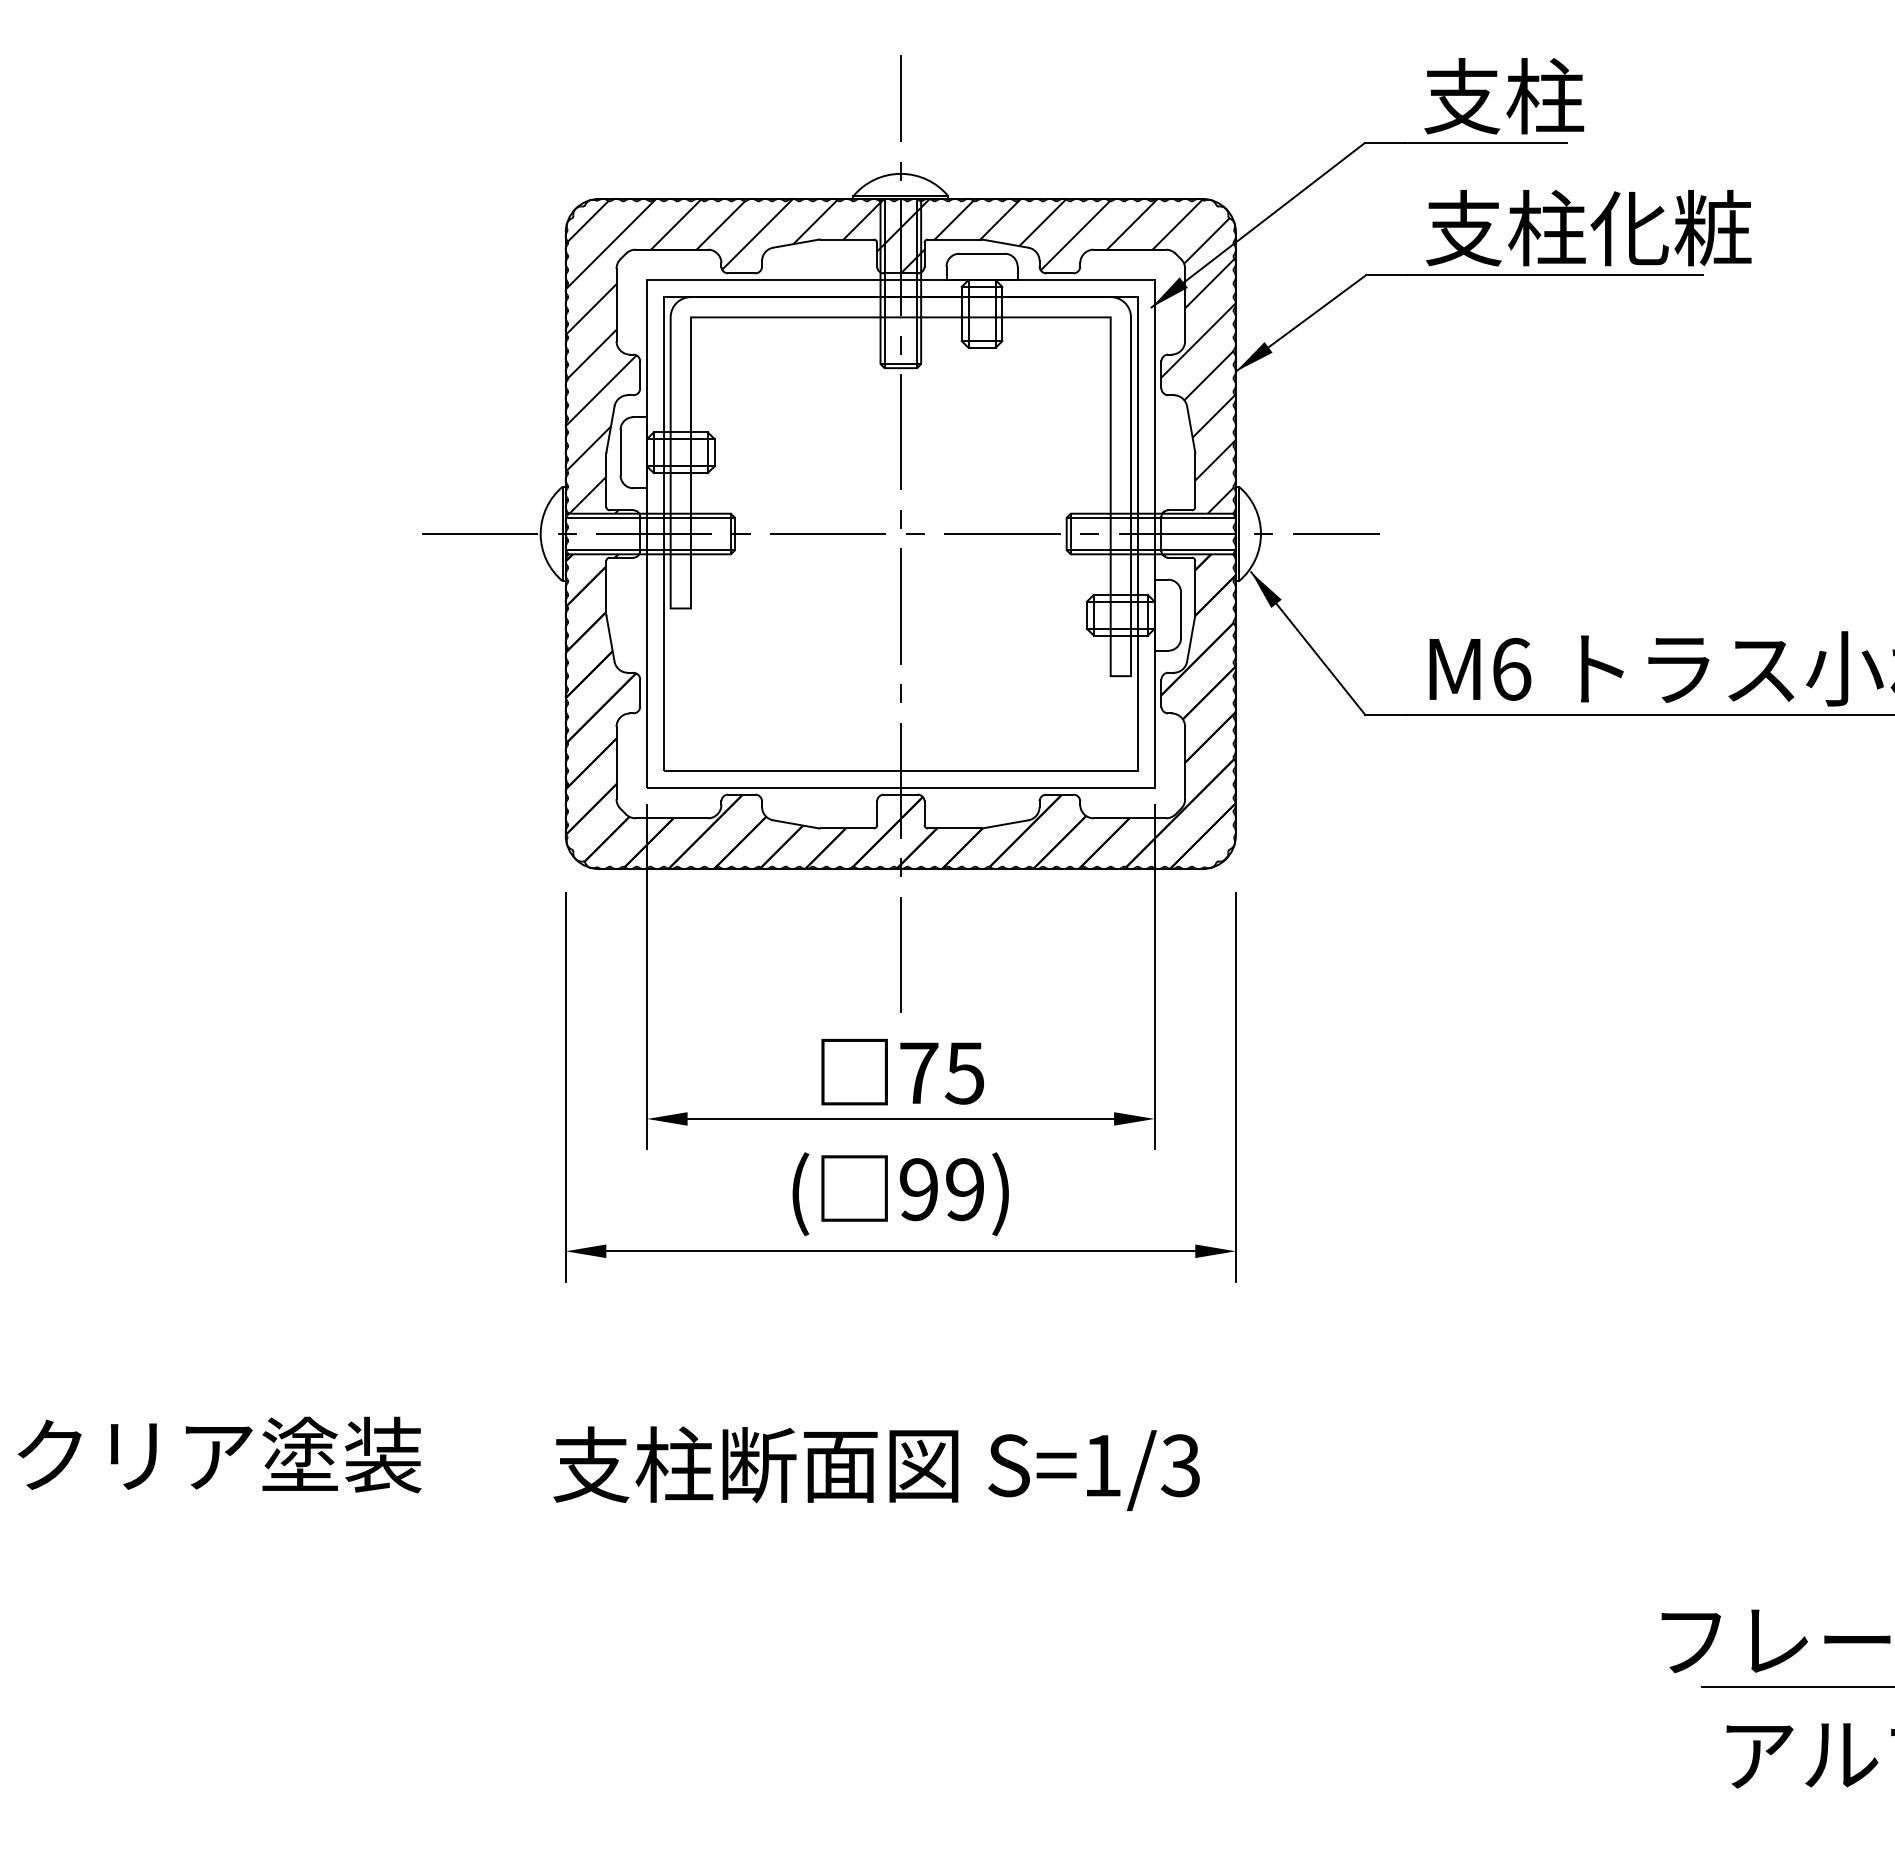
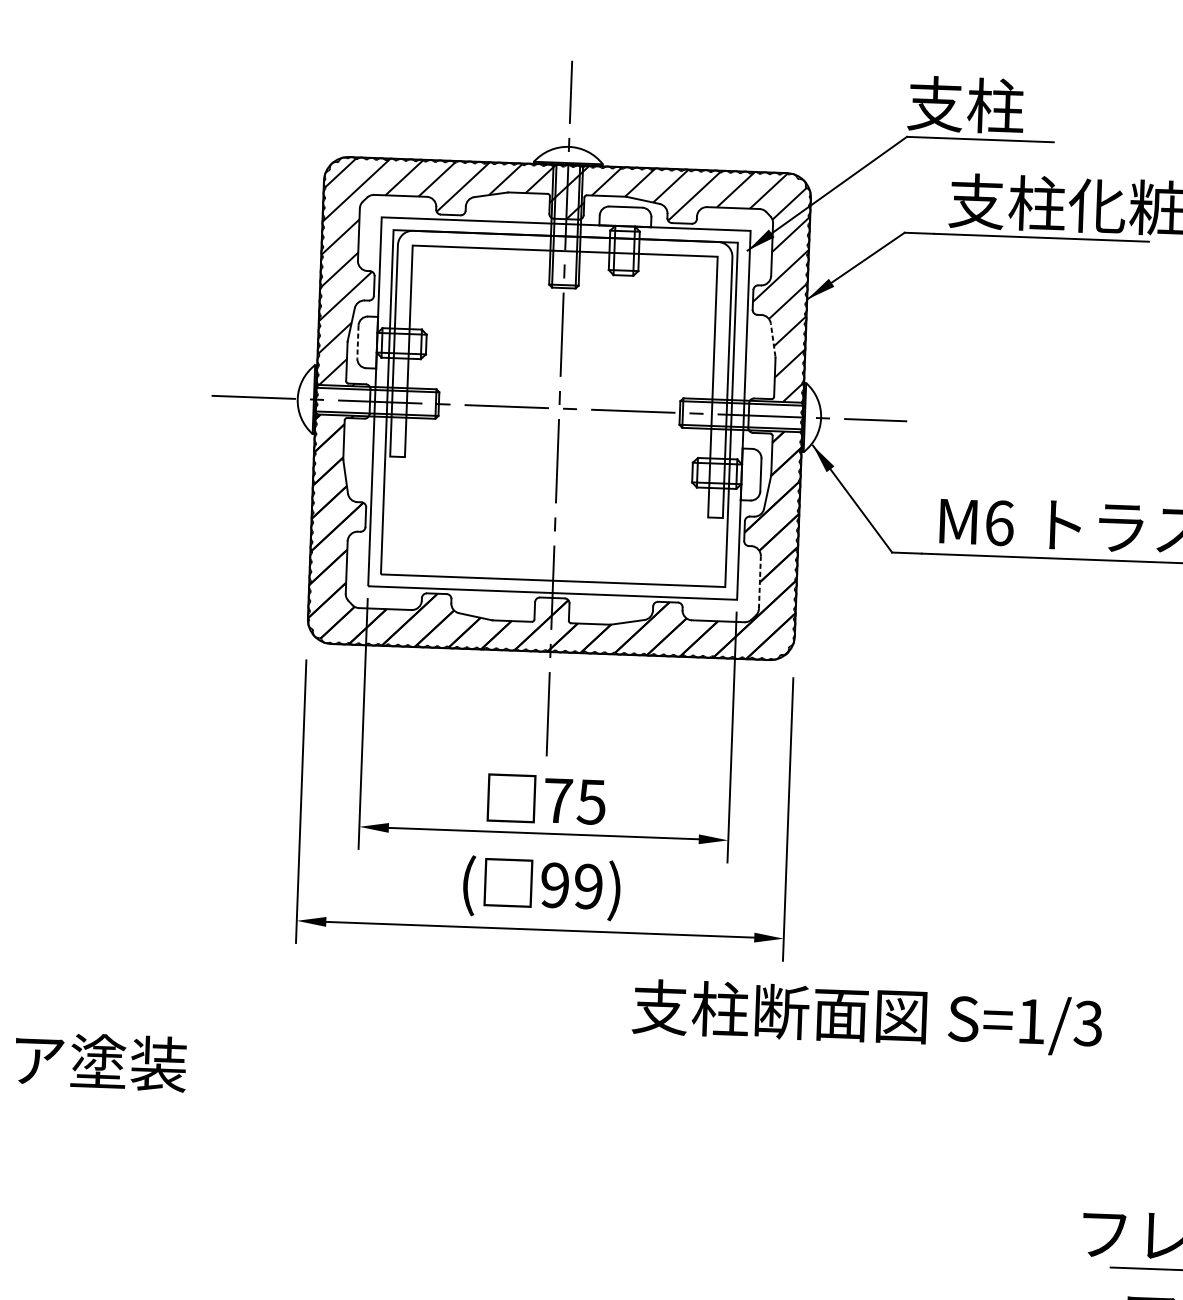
text: (1504, 96) -> (966, 105), moved
line: (1191, 429) -> (773, 340), solid -> dashed
line: (620, 452) -> (357, 341), solid -> dashed
line: (1185, 762) -> (760, 582), solid -> dashed
text: (876, 1468) -> (867, 1017), moved

